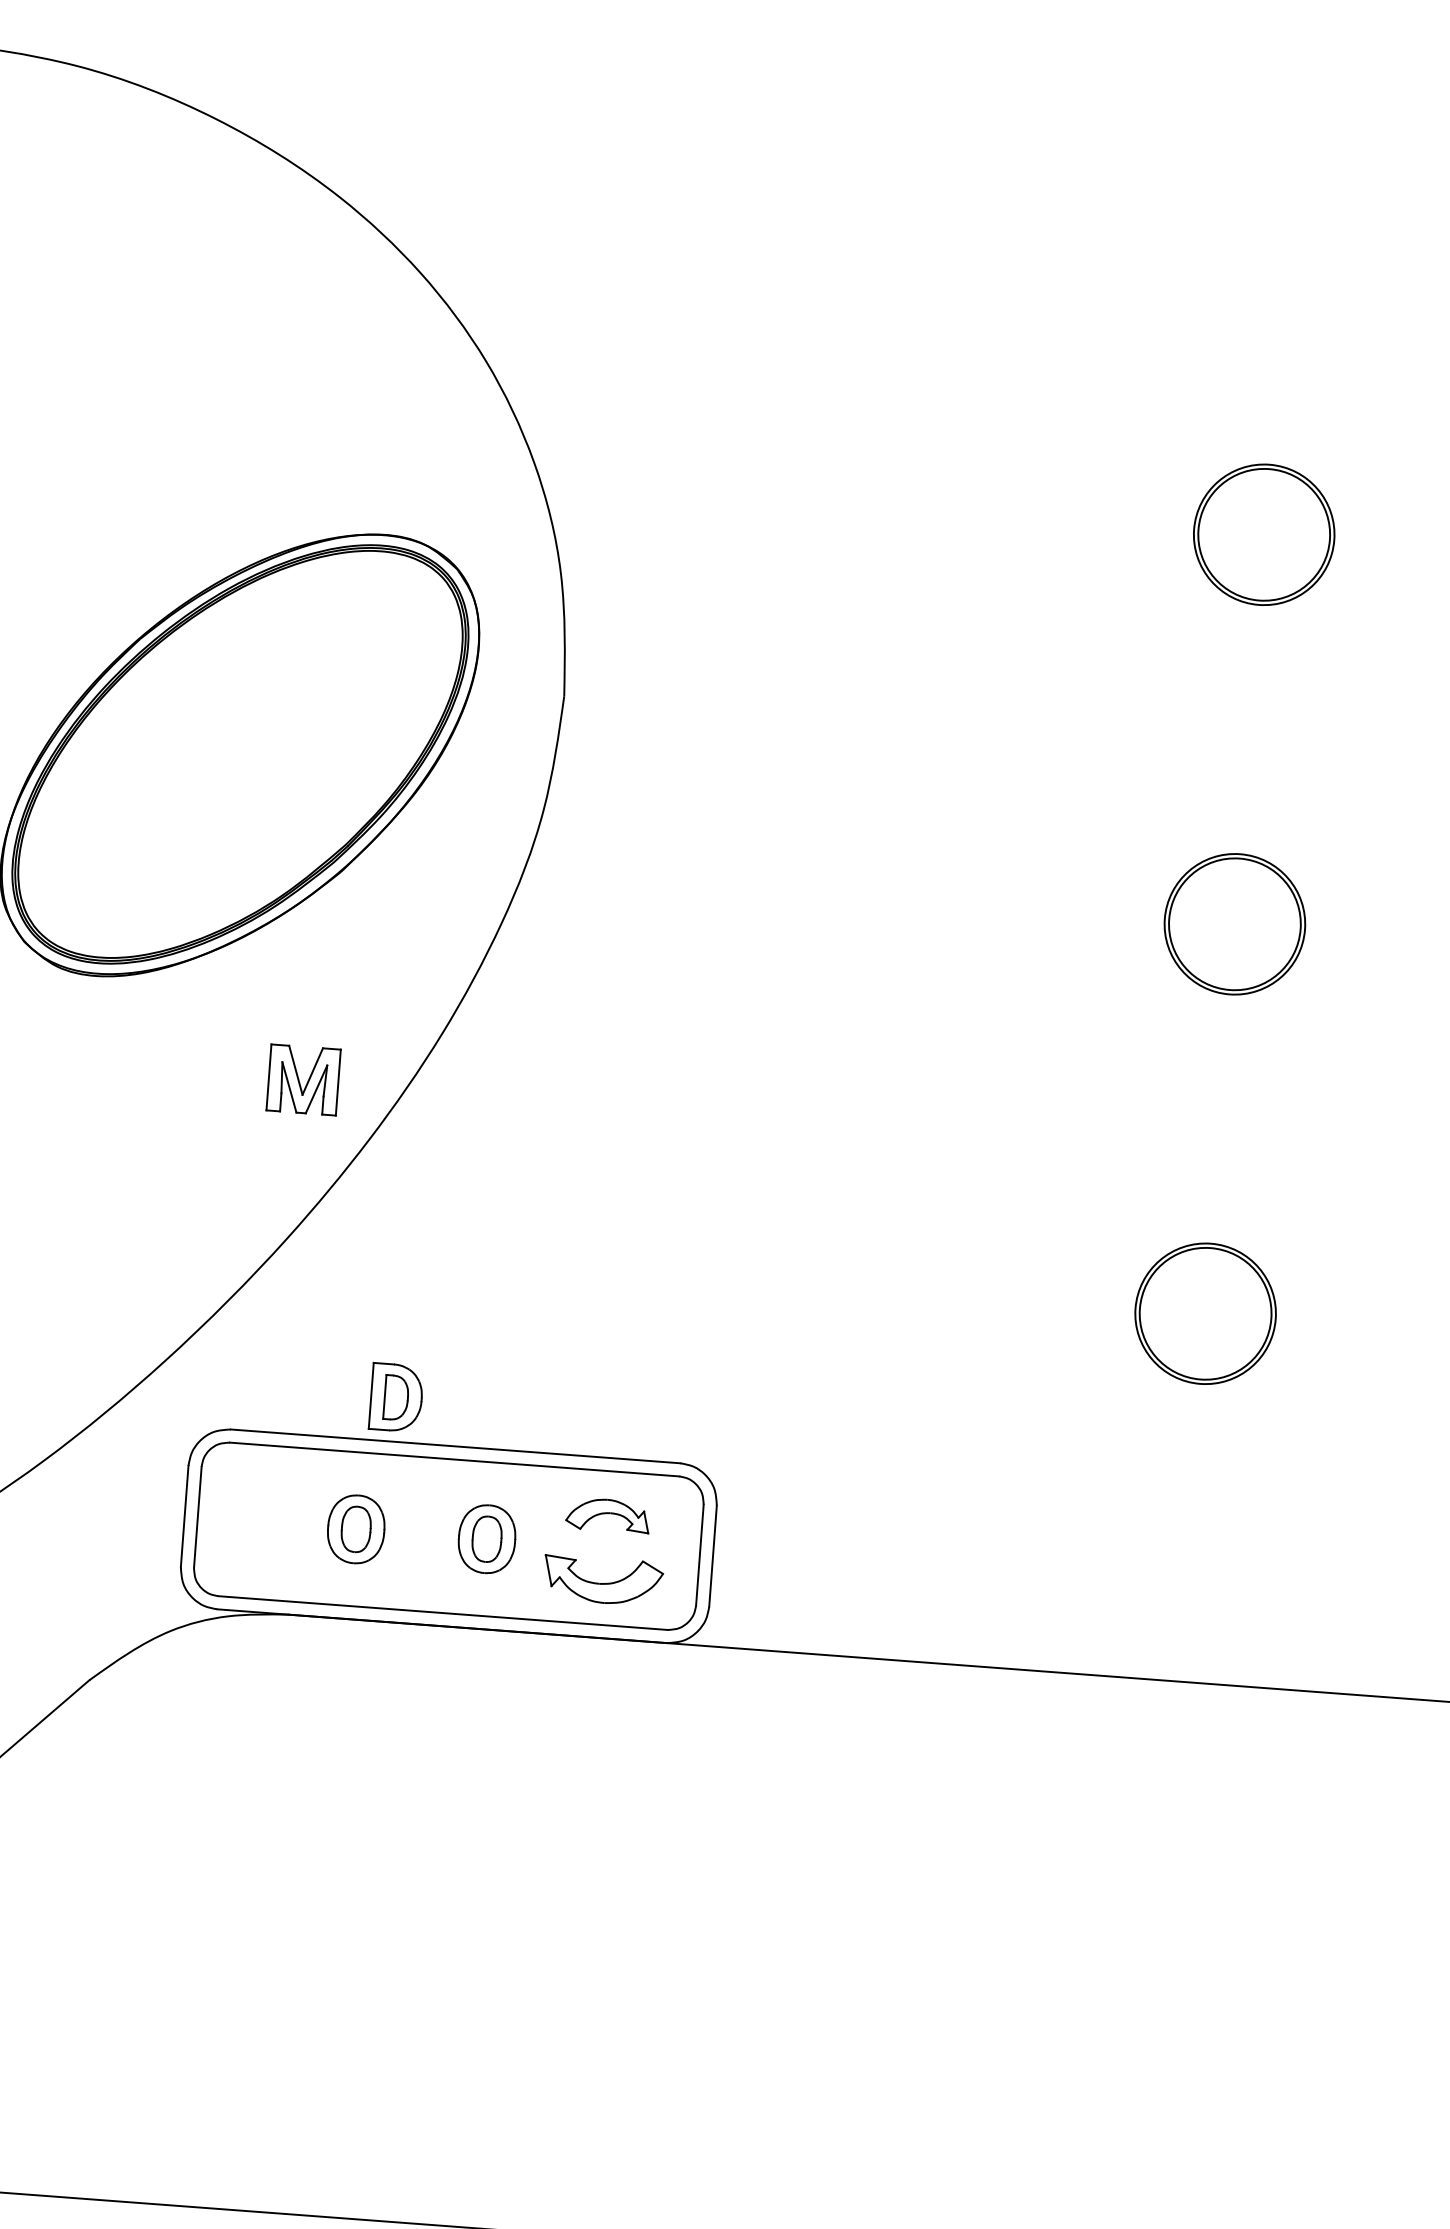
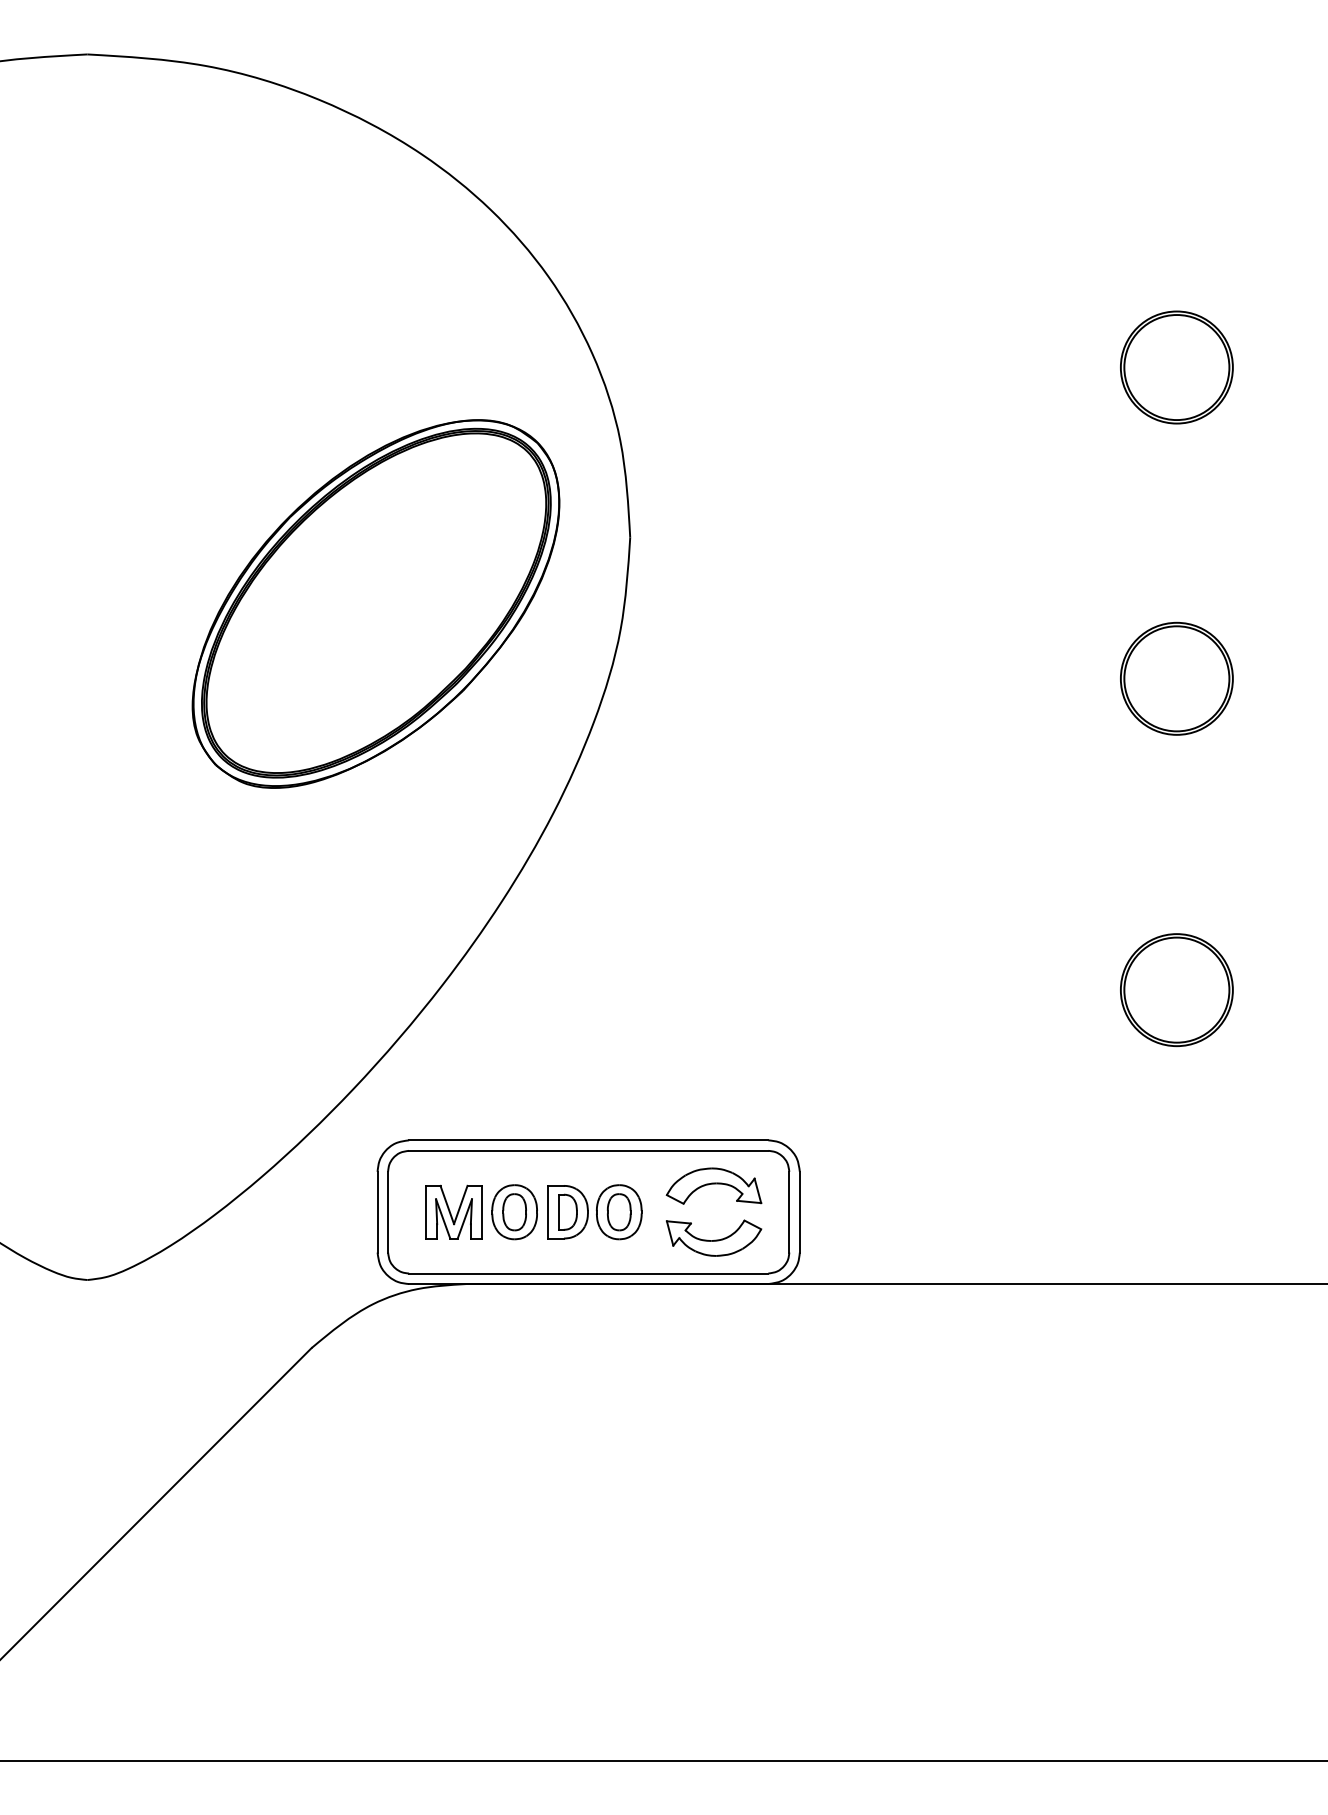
part: (303, 1079) -> (453, 1211), moved
part: (396, 1398) -> (567, 1212), moved
part: (607, 1514) -> (713, 1185), size x1.43

